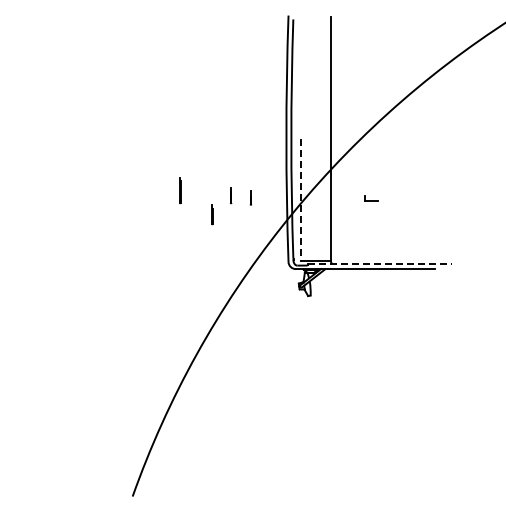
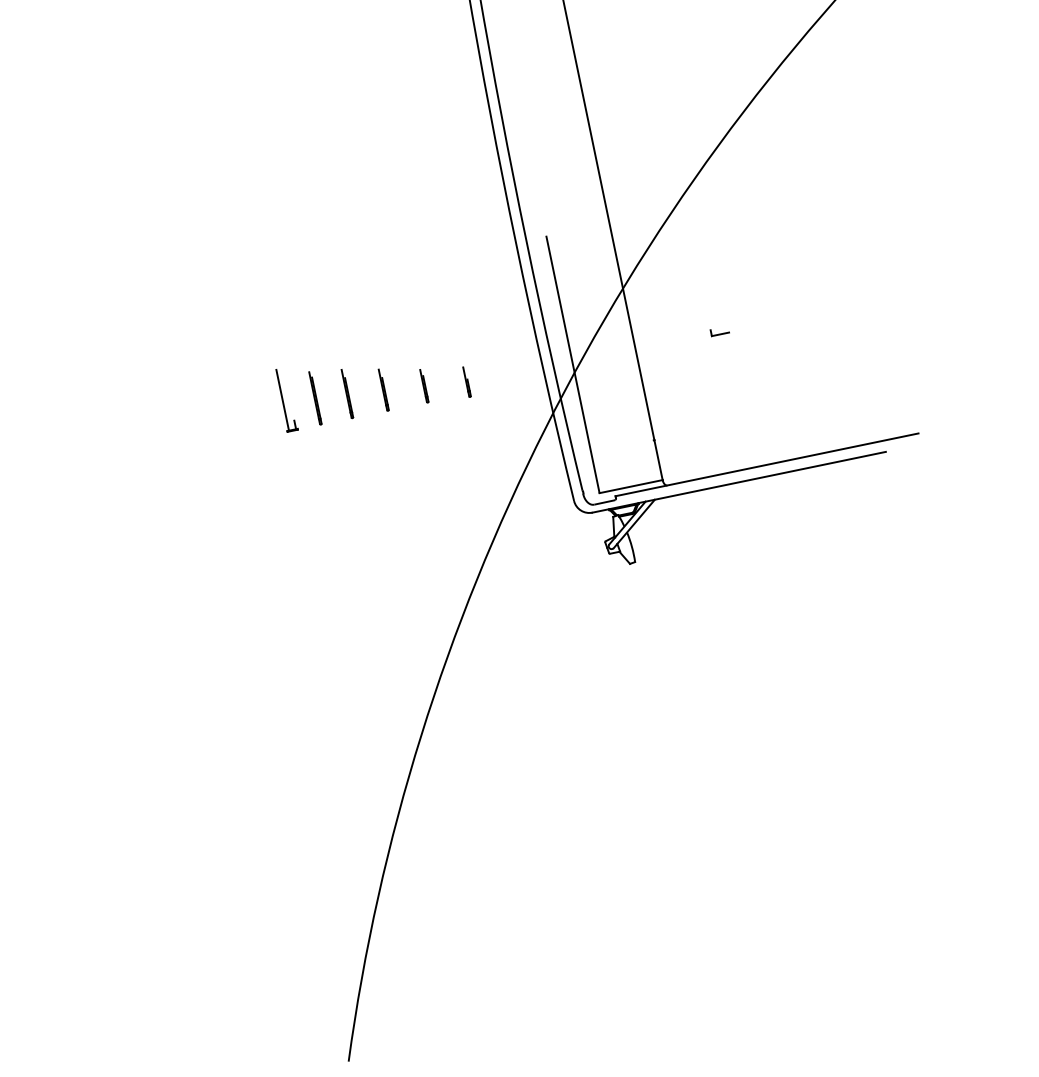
part: (166, 188) -> (285, 399), added
line: (195, 191) -> (347, 393), added
part: (370, 198) -> (718, 331), size x0.62
line: (300, 199) -> (572, 364), dashed -> solid
line: (212, 214) -> (384, 390), moved
line: (380, 263) -> (768, 464), dashed -> solid

